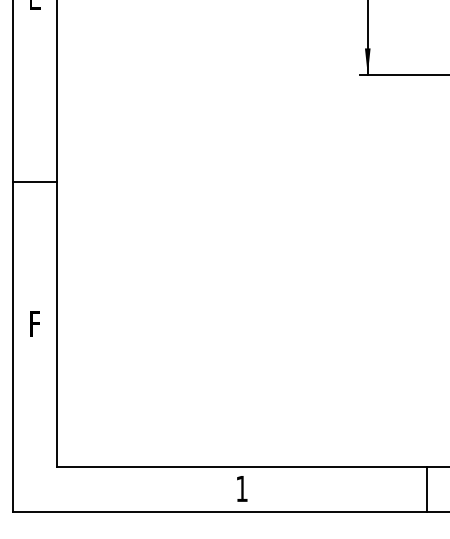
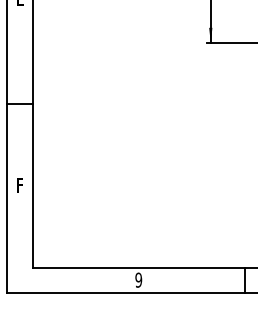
text: (241, 487) -> (138, 279), 1 -> 9

